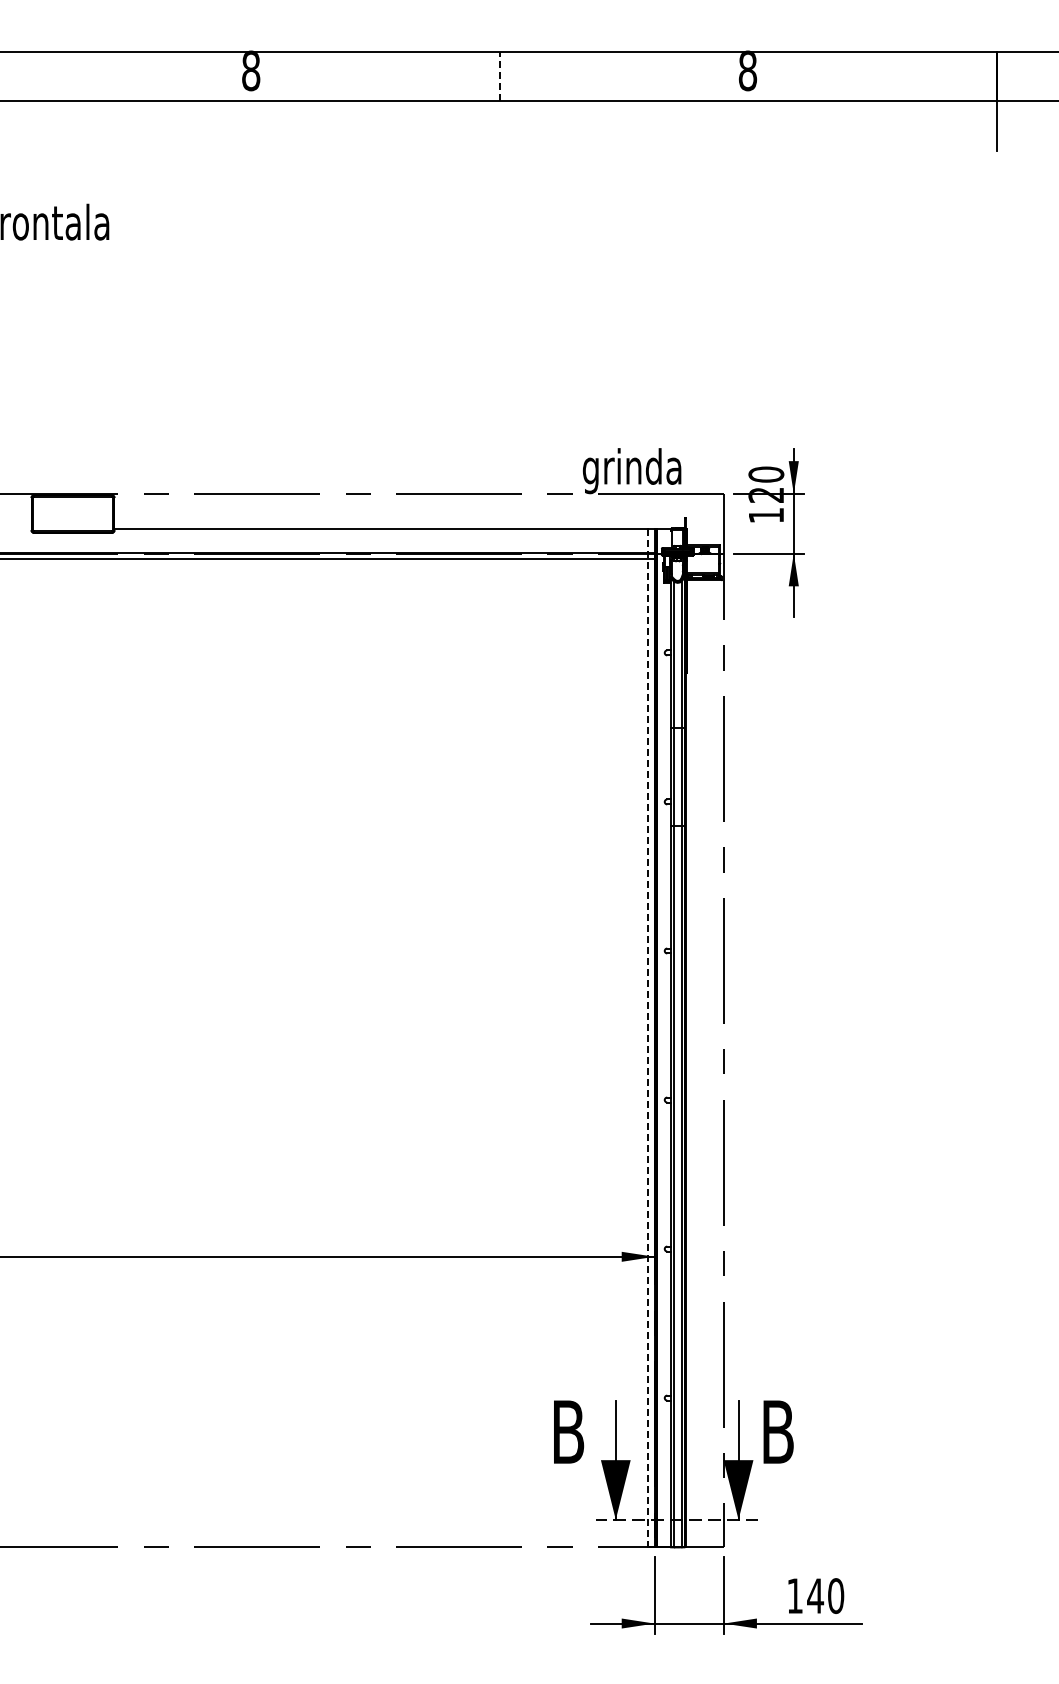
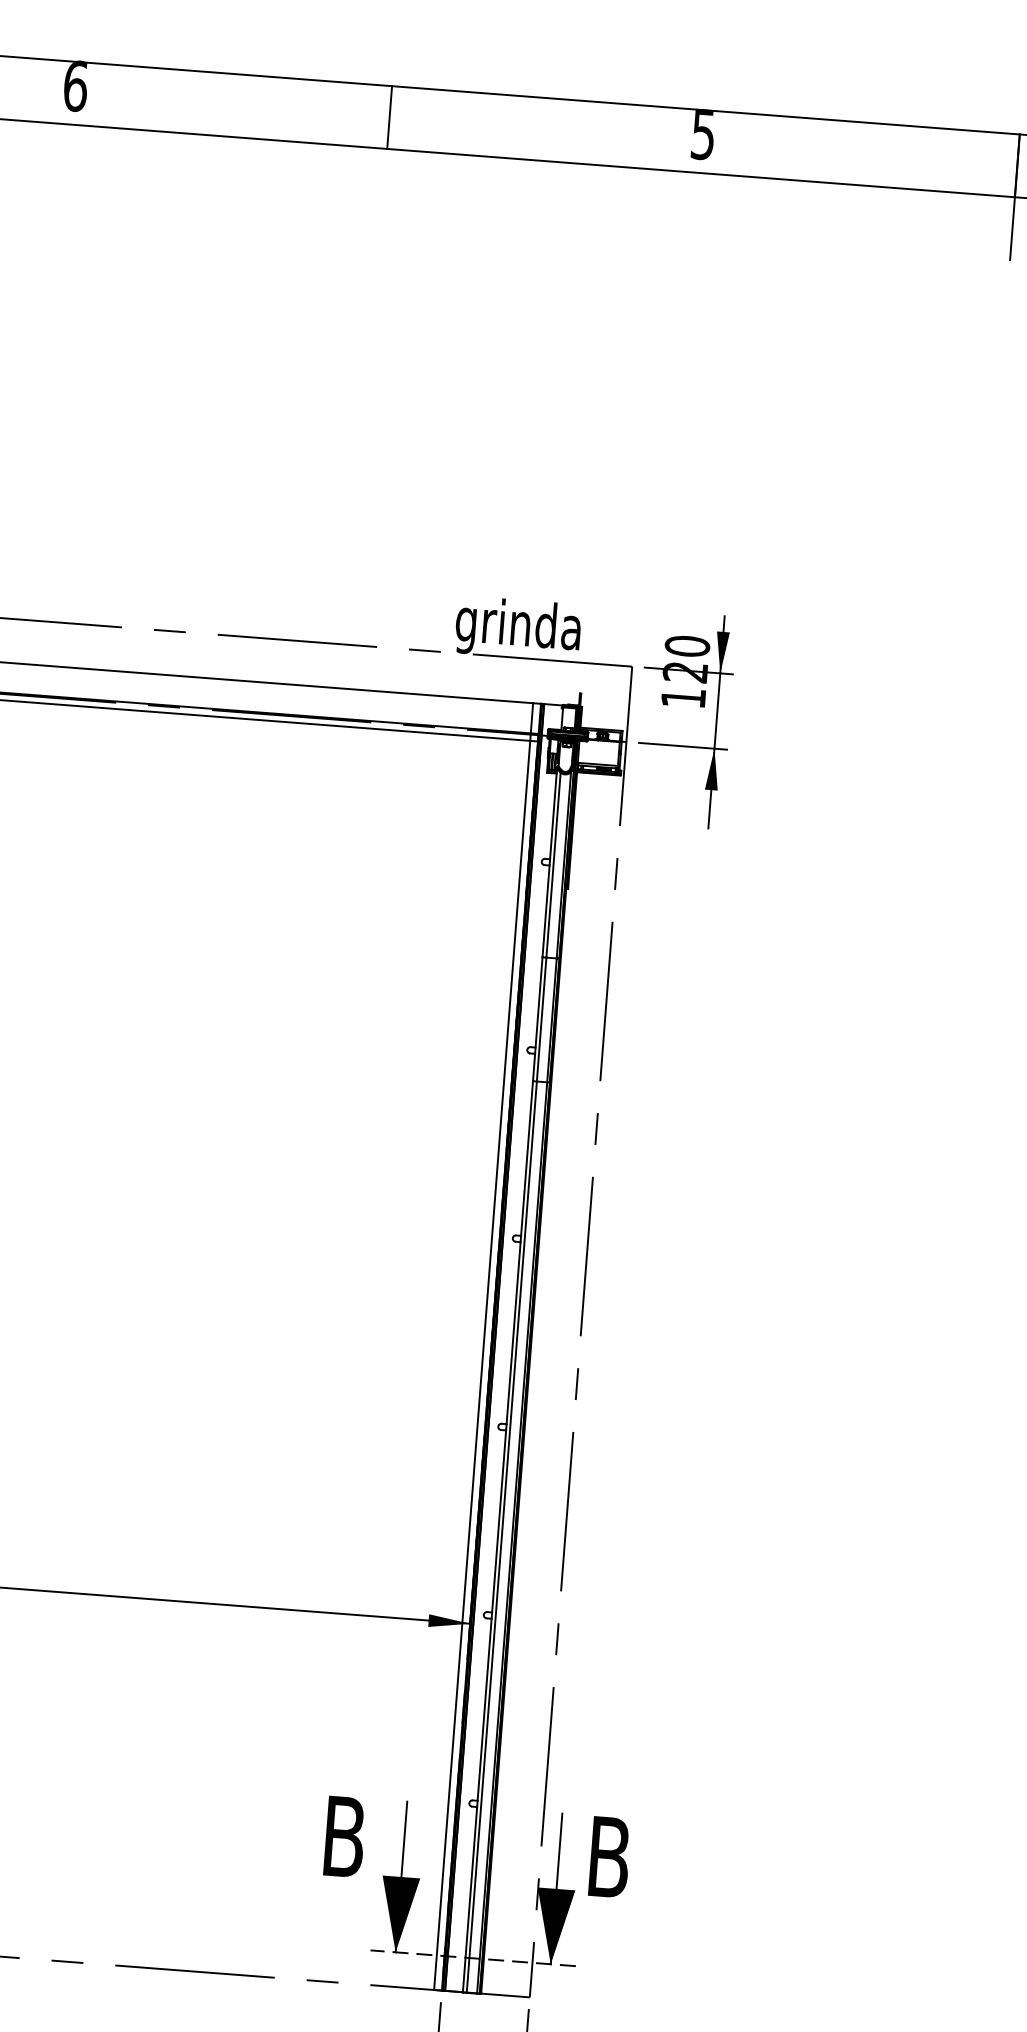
text: (251, 70) -> (76, 85), 8 -> 6
text: (747, 70) -> (702, 133), 8 -> 5
line: (500, 76) -> (390, 117), dashed -> solid
line: (648, 1038) -> (483, 1347), dashed -> solid

